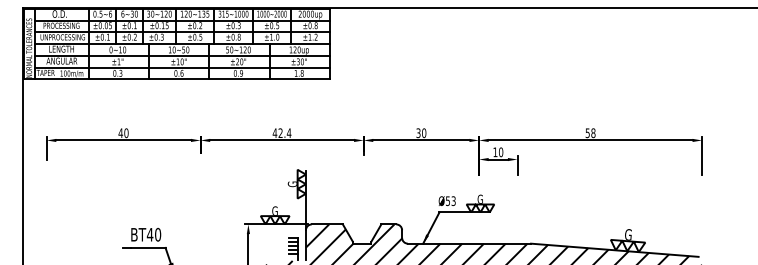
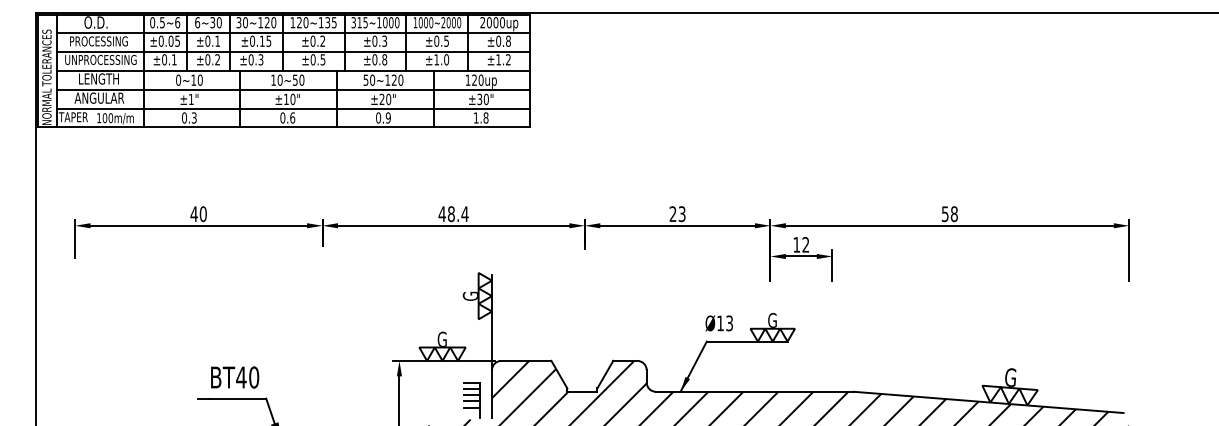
text: (280, 133) -> (451, 214), 42.4 -> 48.4
text: (421, 133) -> (677, 214), 30 -> 23
text: (501, 152) -> (806, 245), 10 -> 12
text: (447, 201) -> (719, 323), Ø53 -> Ø13

